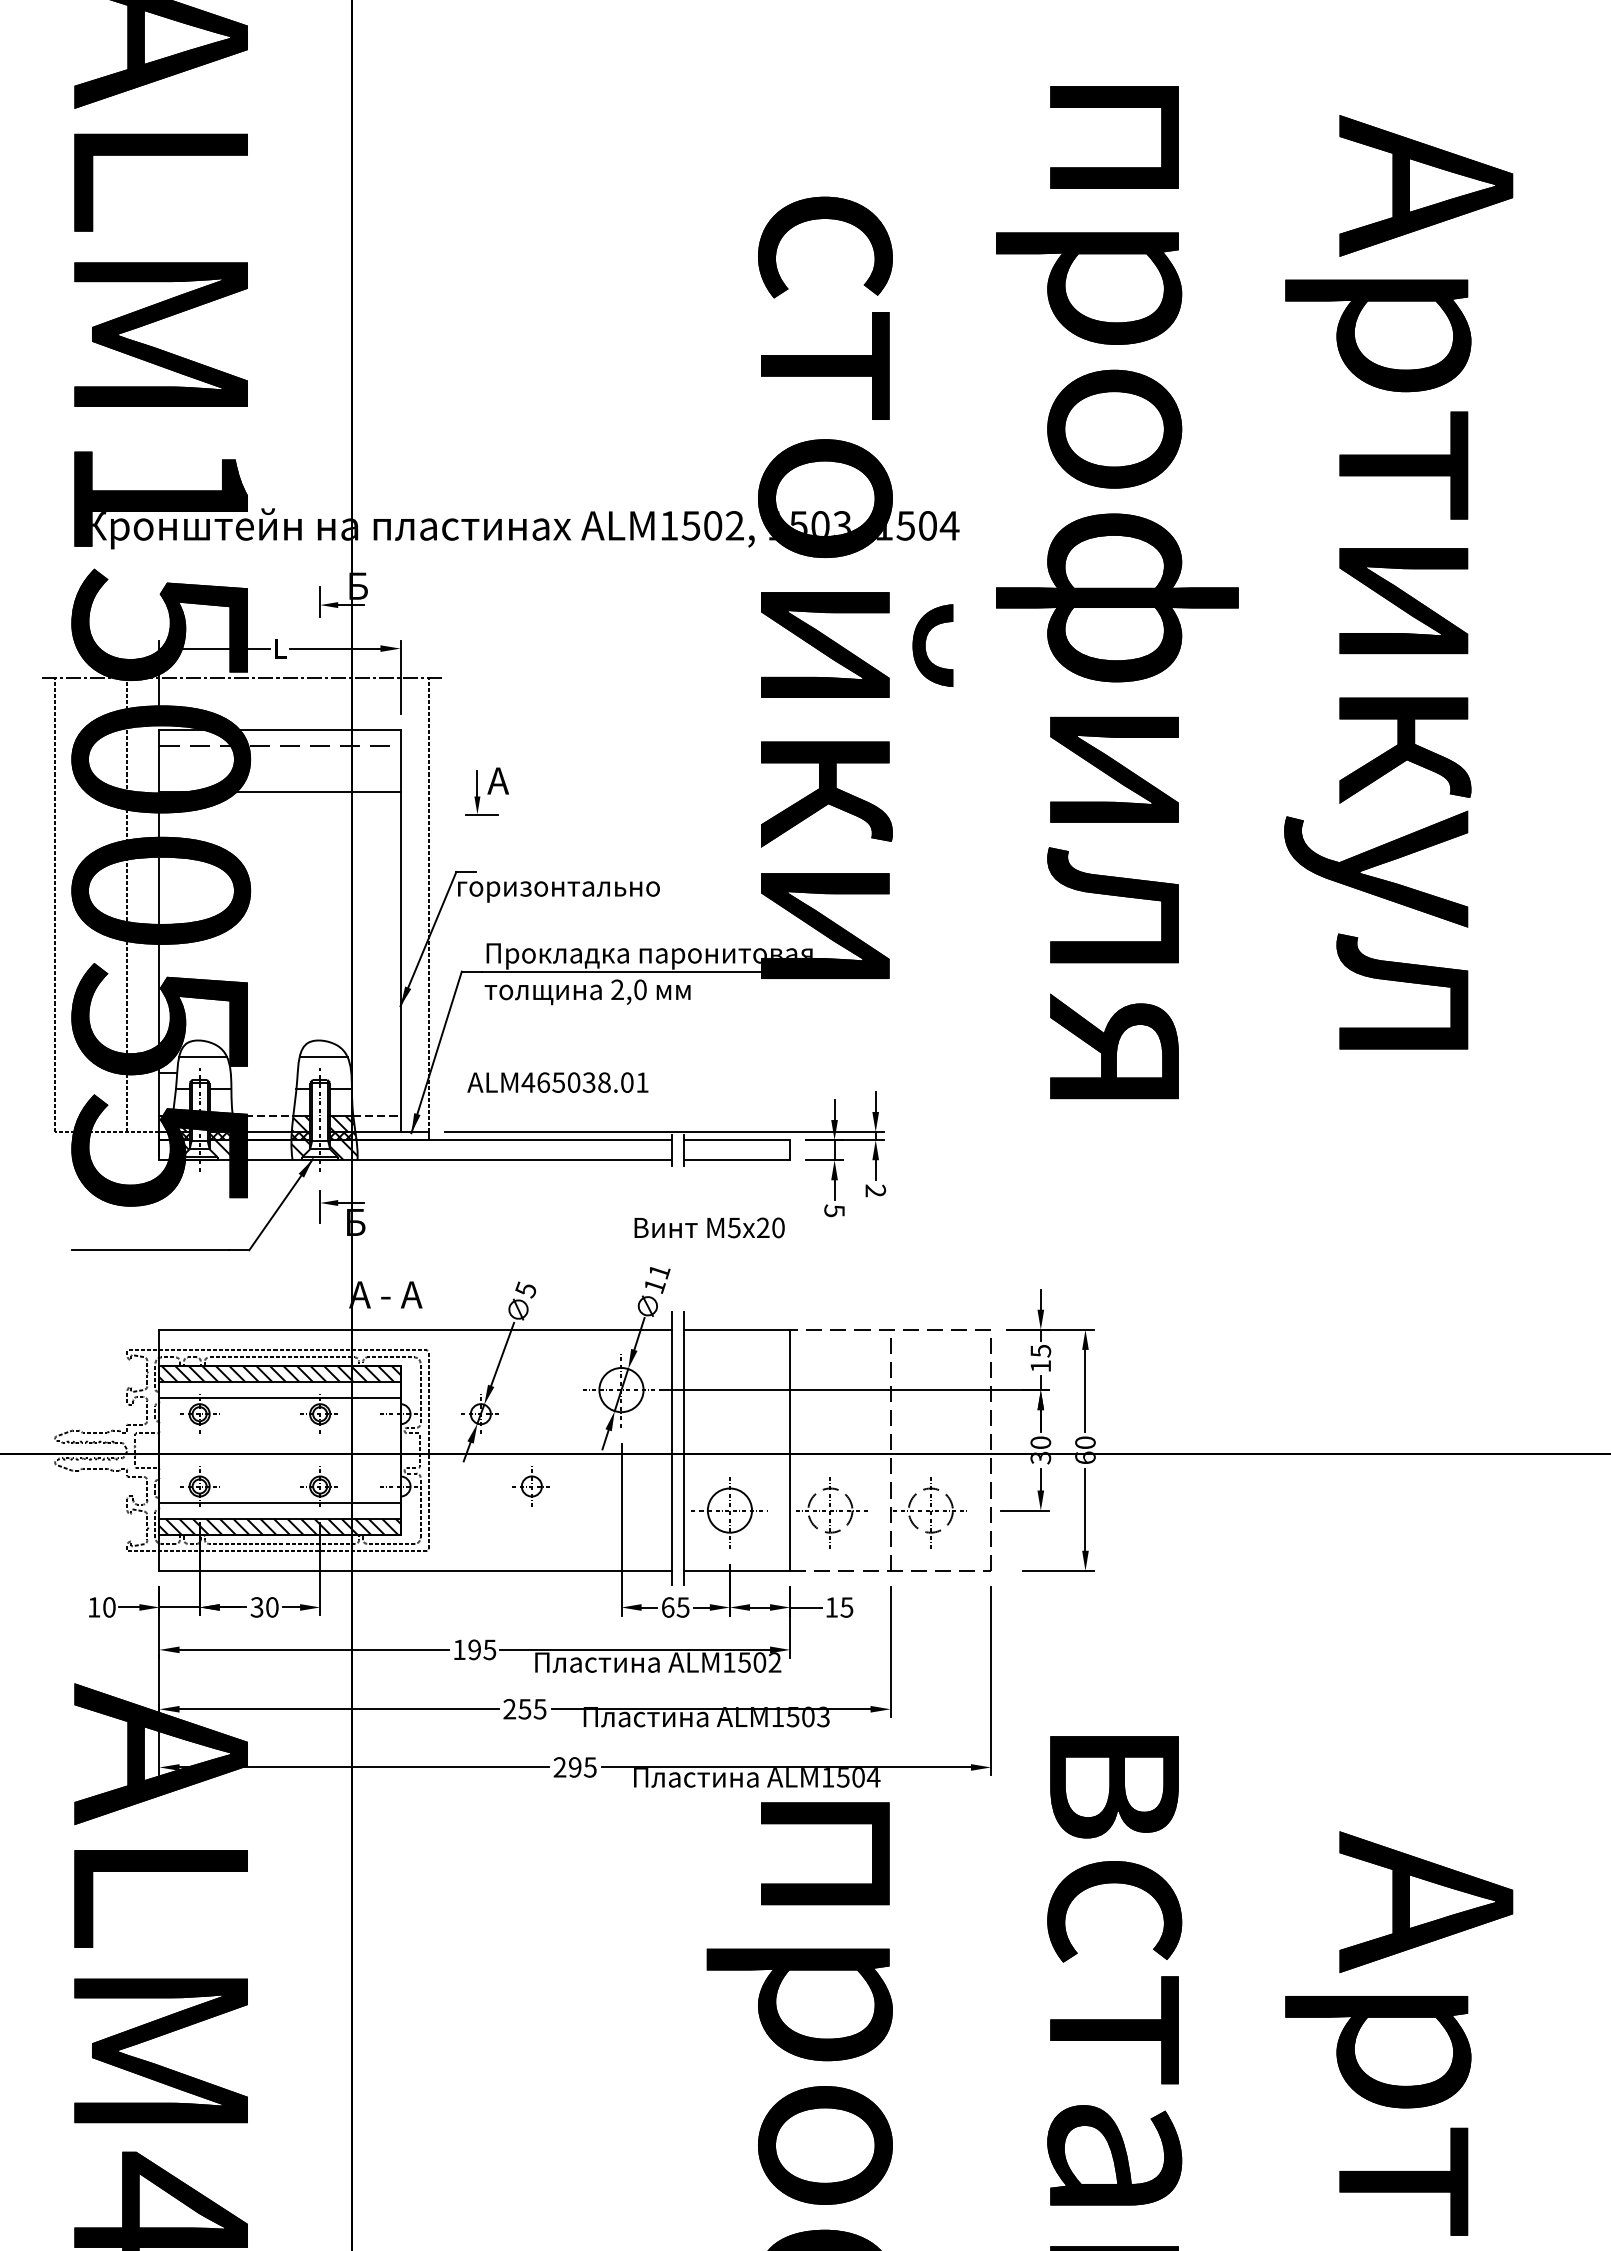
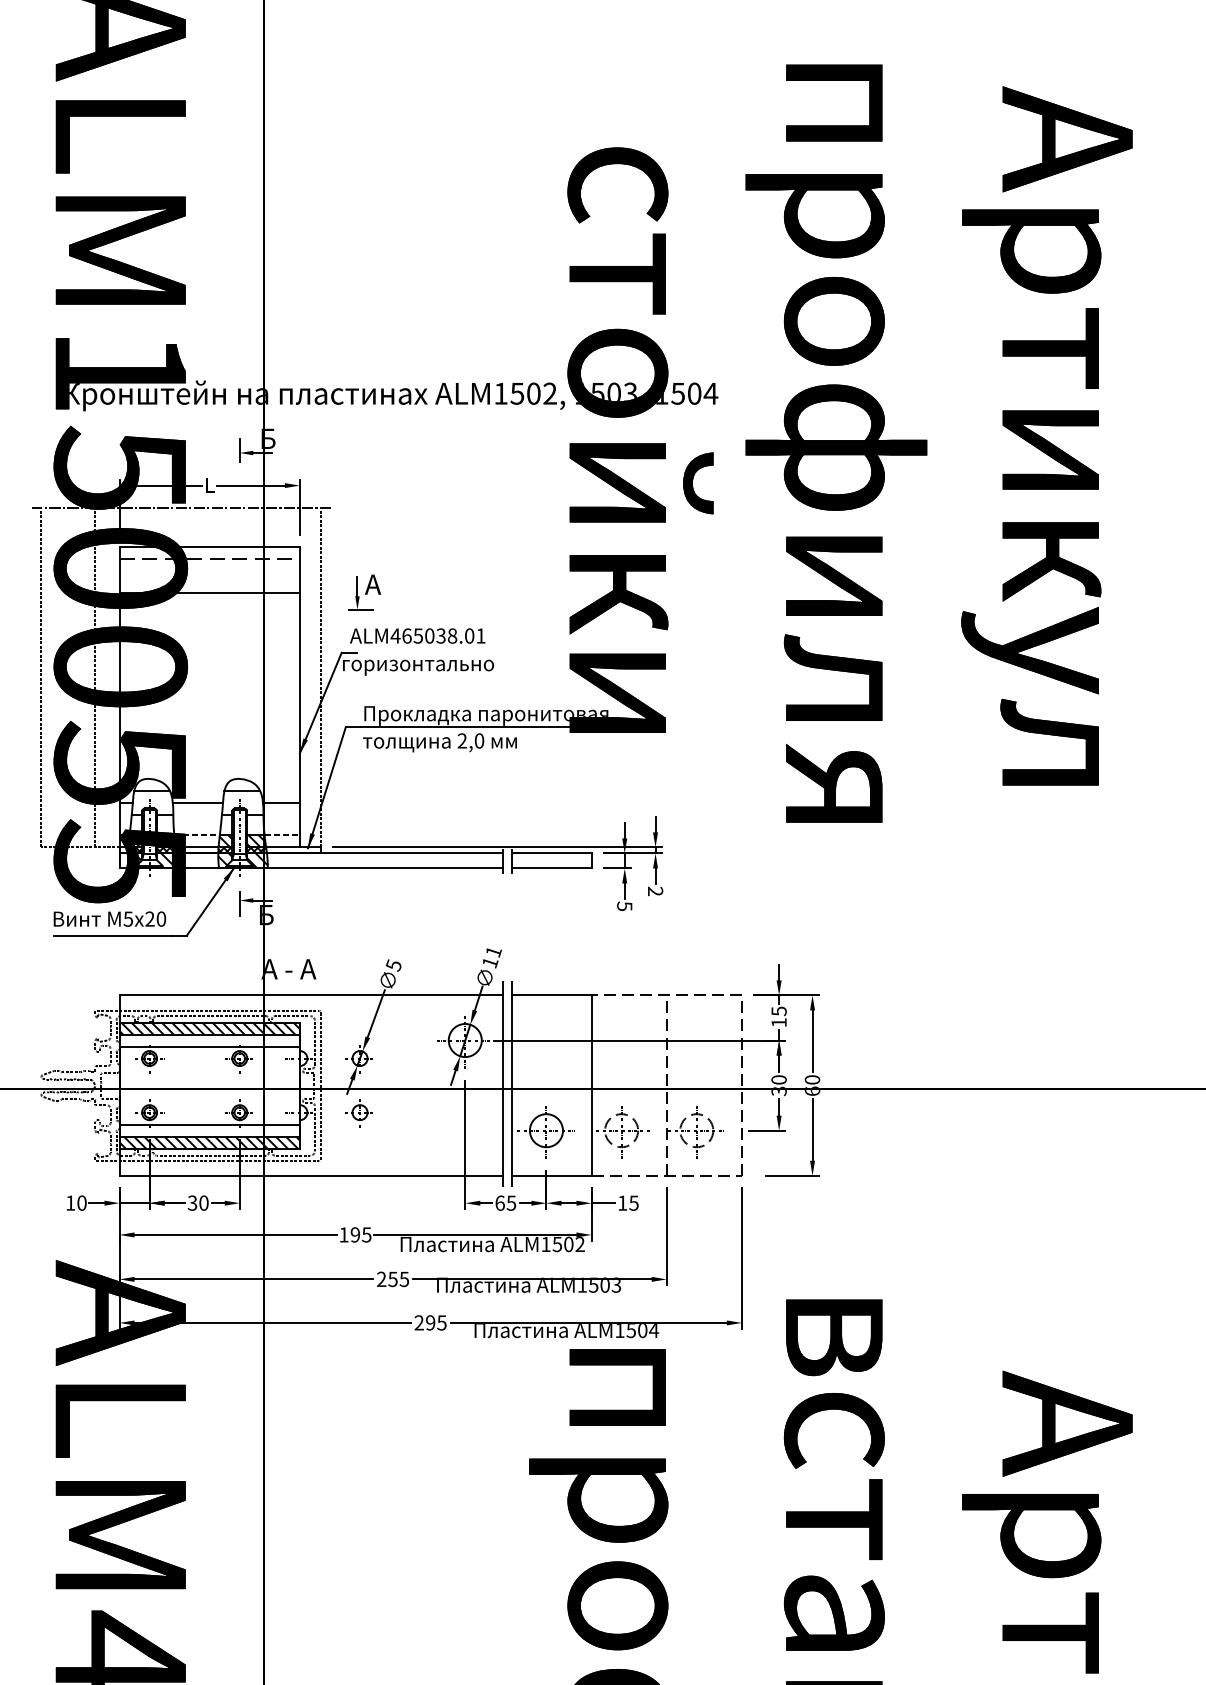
line: (263, 1073) -> (197, 803), added
line: (375, 1073) -> (281, 803), added
text: (557, 1082) -> (417, 635), moved
text: (709, 1227) -> (109, 918), moved
part: (530, 1486) -> (359, 1112), moved

